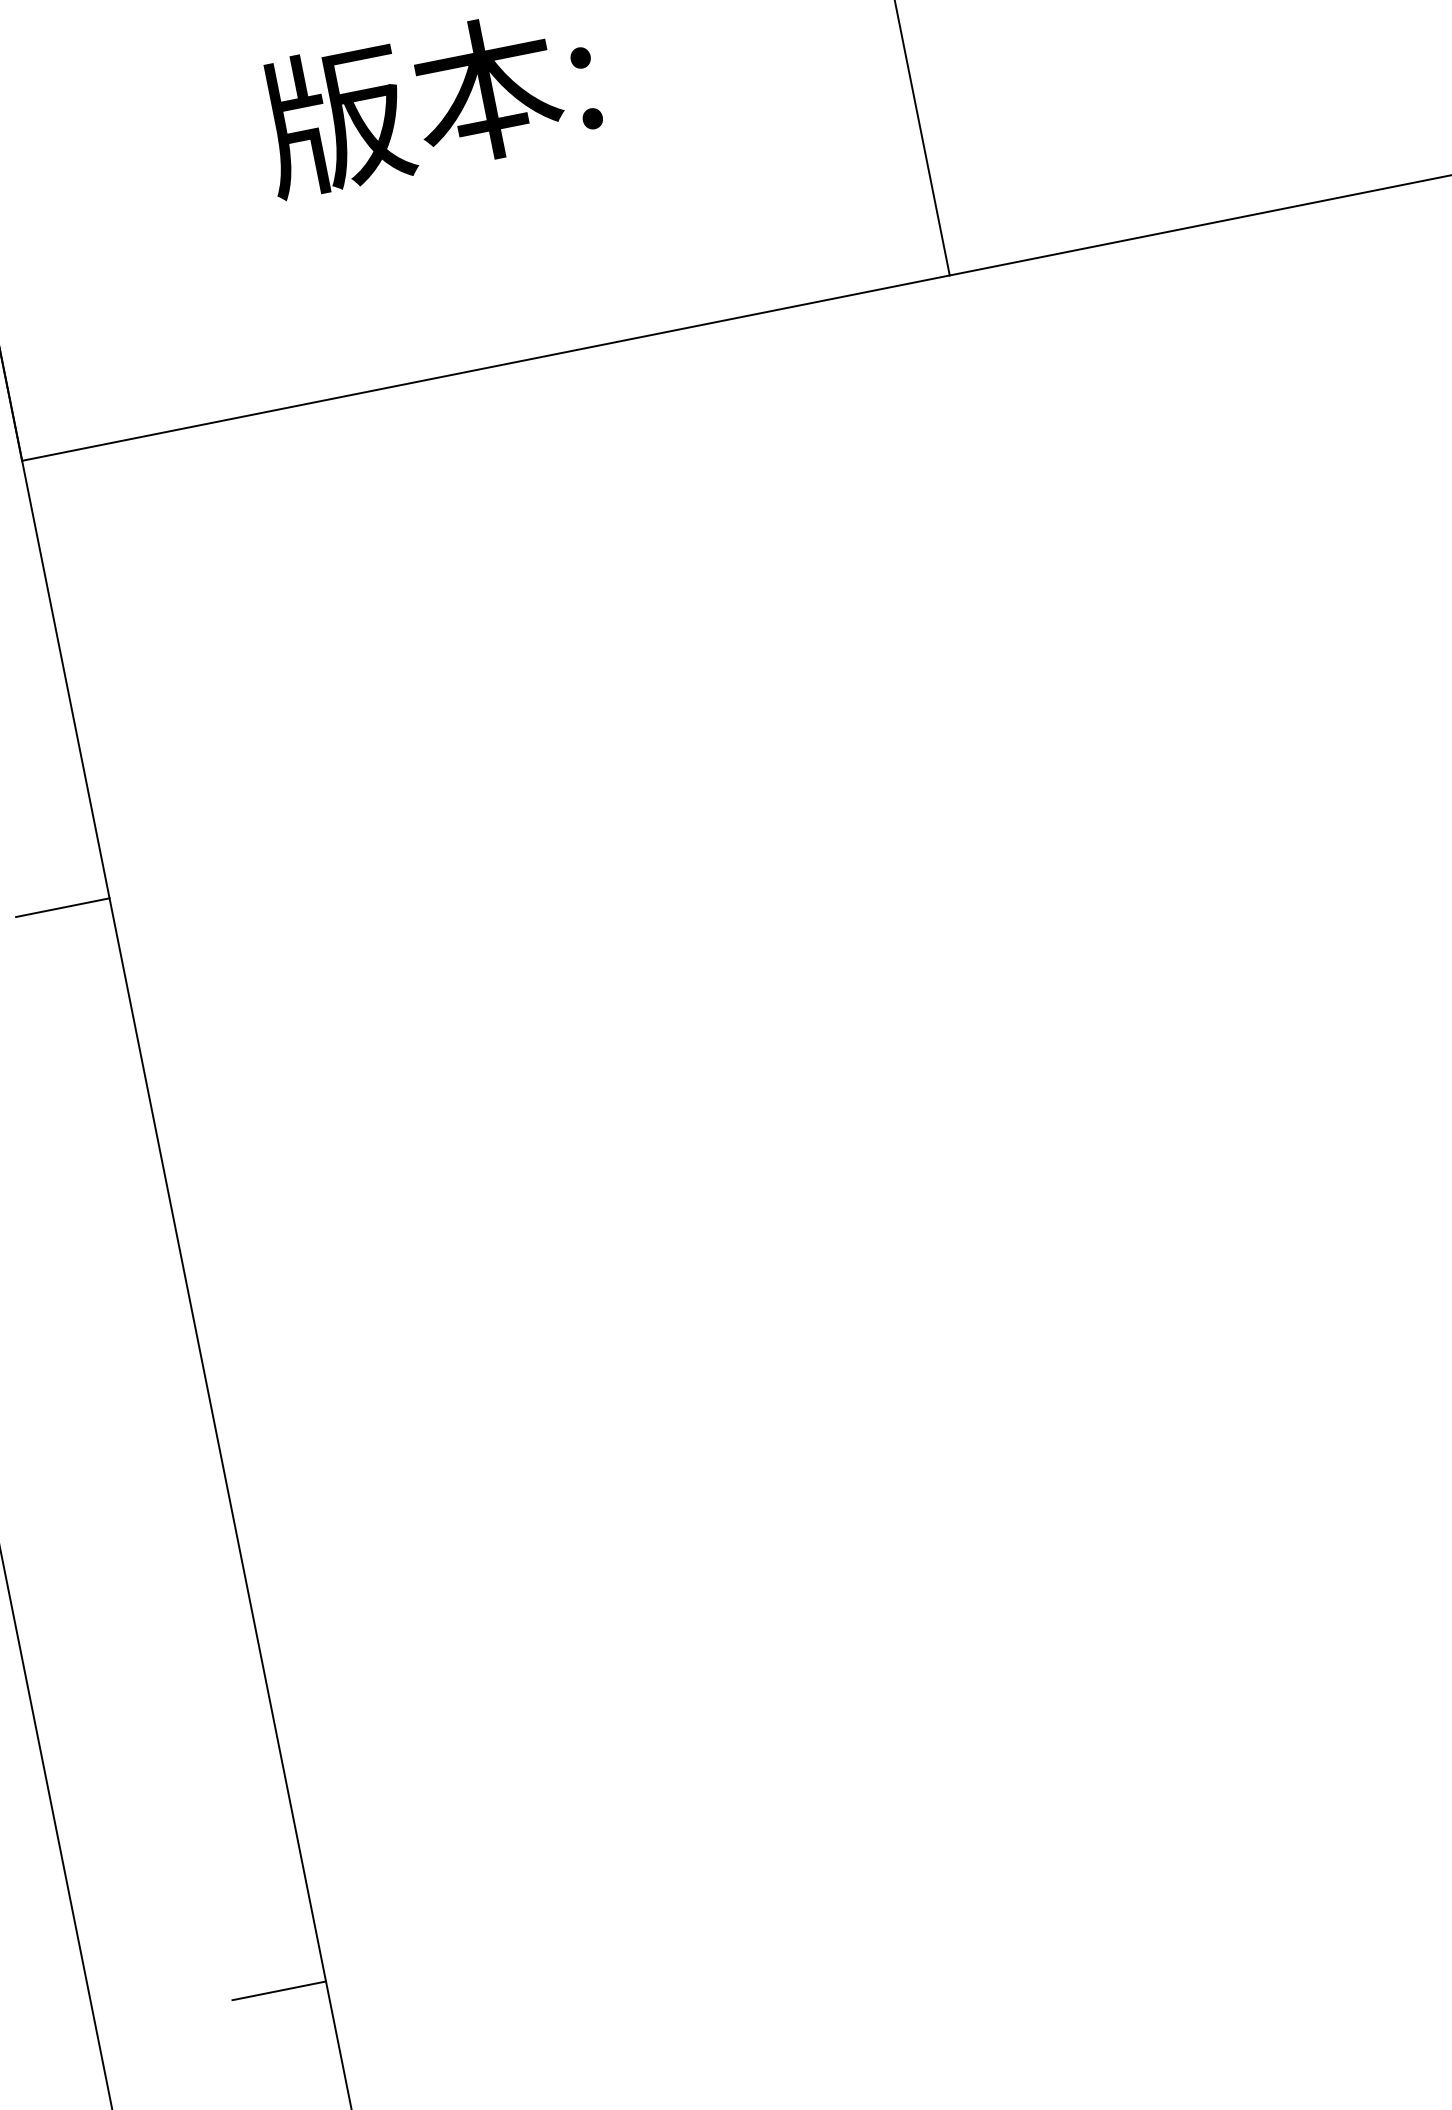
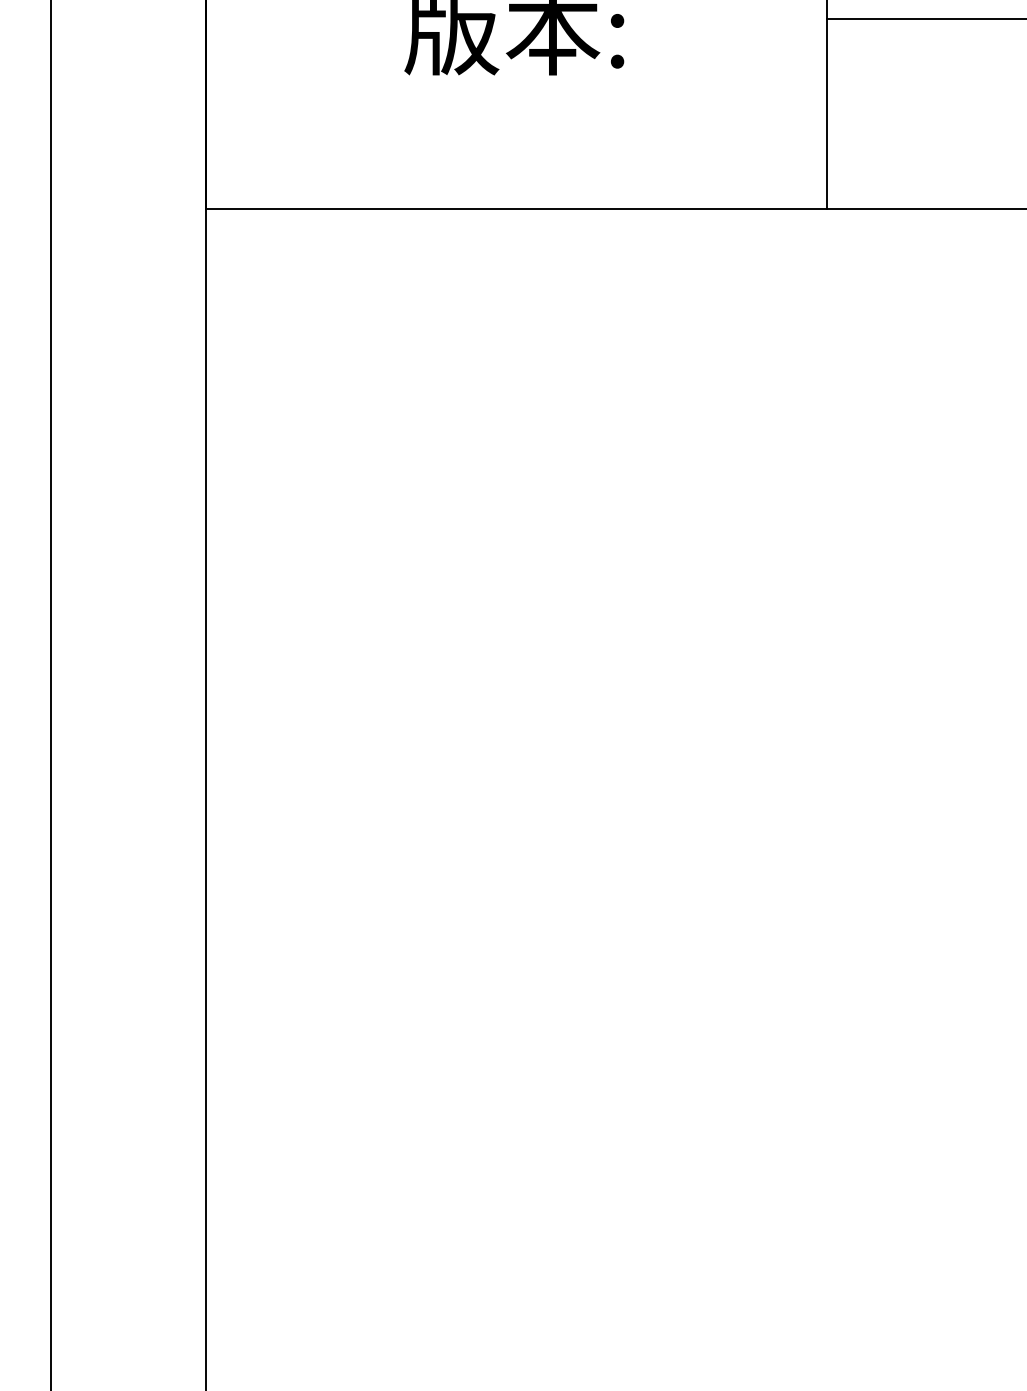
line: (61, 907) -> (173, 501), removed
line: (278, 1991) -> (173, 1228), removed

